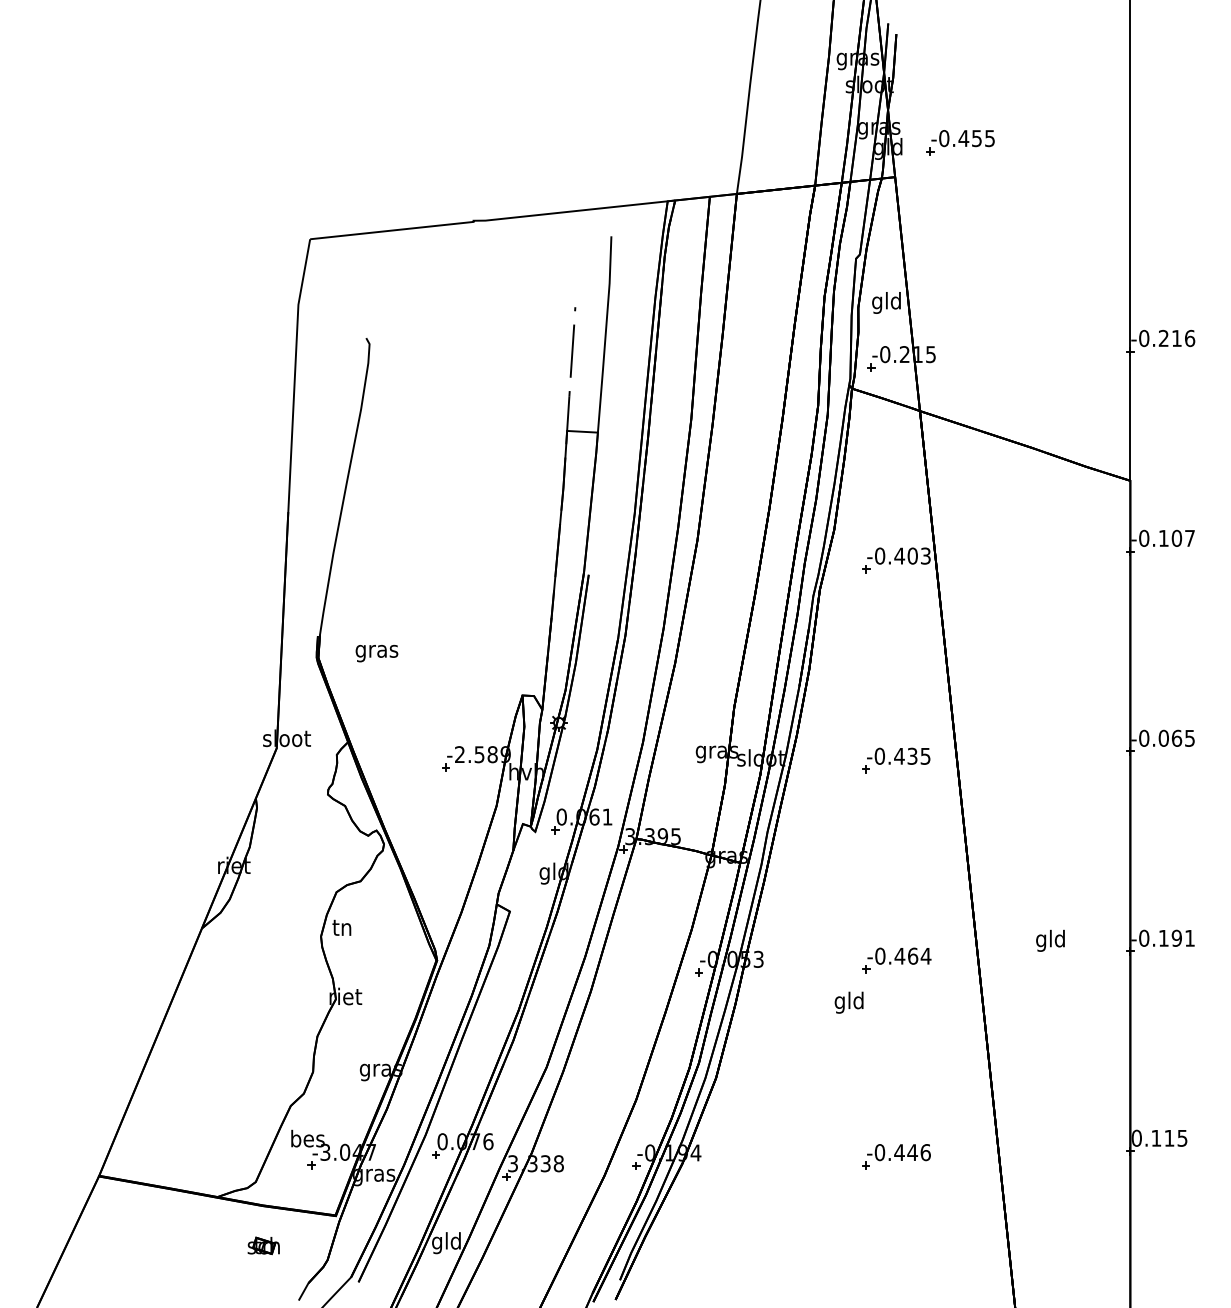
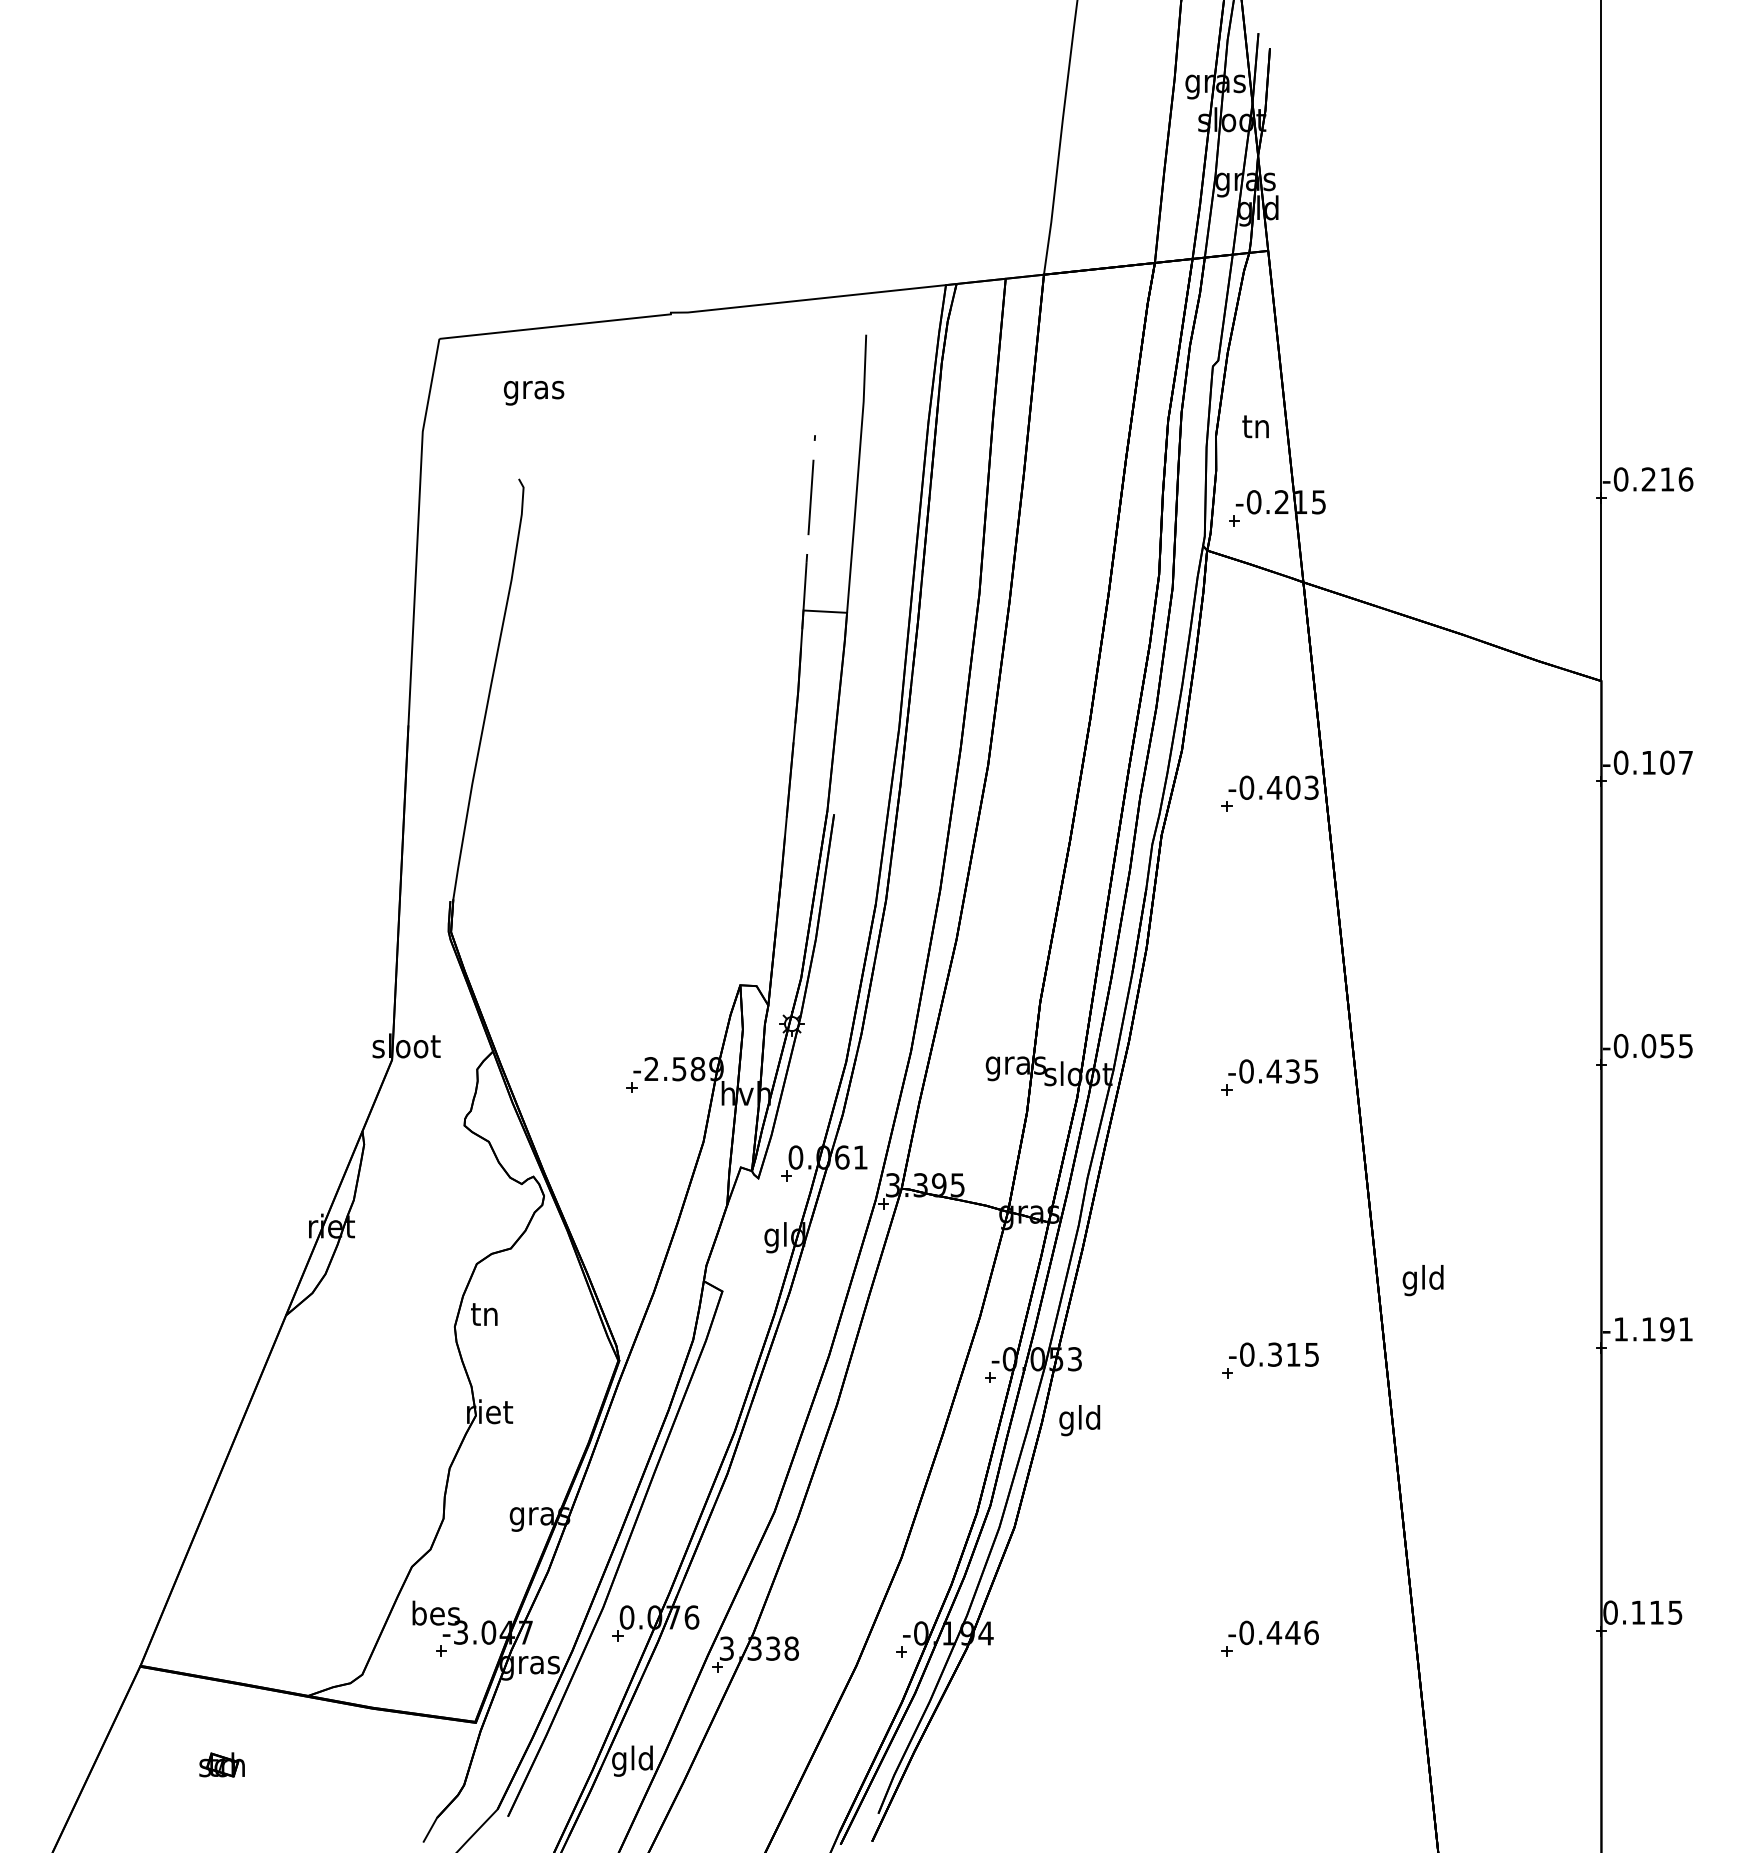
part: (960, 142) -> (1360, 201), removed
text: (886, 302) -> (1255, 428), gld -> tn
text: (376, 653) -> (533, 393), moved
text: (1176, 737) -> (1666, 1044), -0.065 -> -0.055
text: (1144, 937) -> (1621, 1328), -0.191 -> -1.191
text: (1050, 940) -> (1423, 1279), moved
text: (912, 955) -> (1292, 1353), -0.464 -> -0.315
text: (848, 1002) -> (1078, 1420), moved
part: (263, 1245) -> (221, 1764), moved

